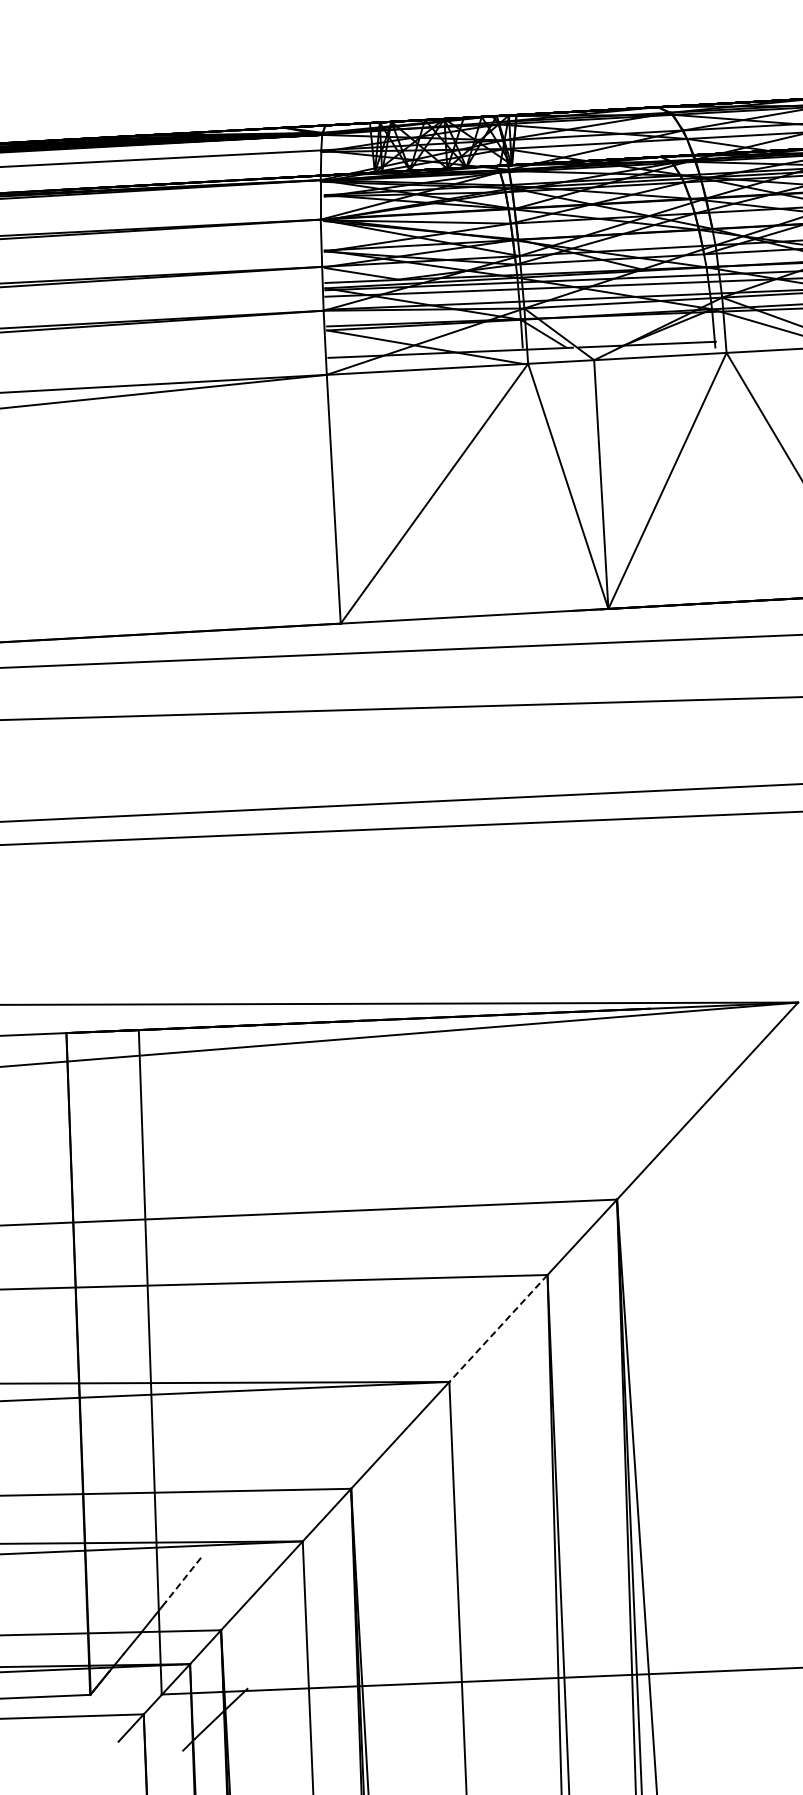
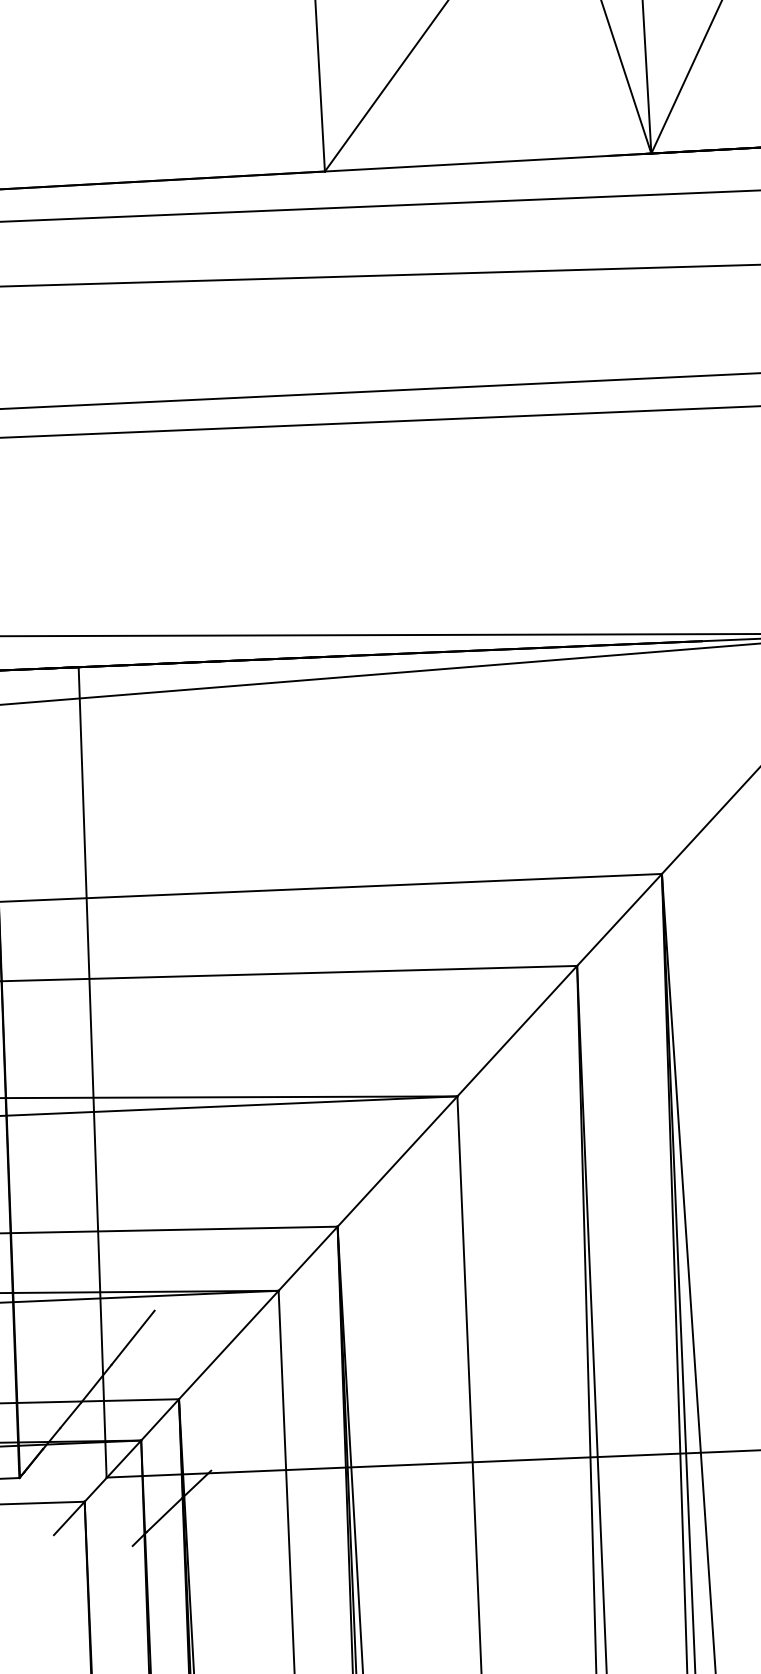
line: (498, 1328) -> (517, 1031), dashed -> solid
line: (183, 1580) -> (133, 1338), dashed -> solid

